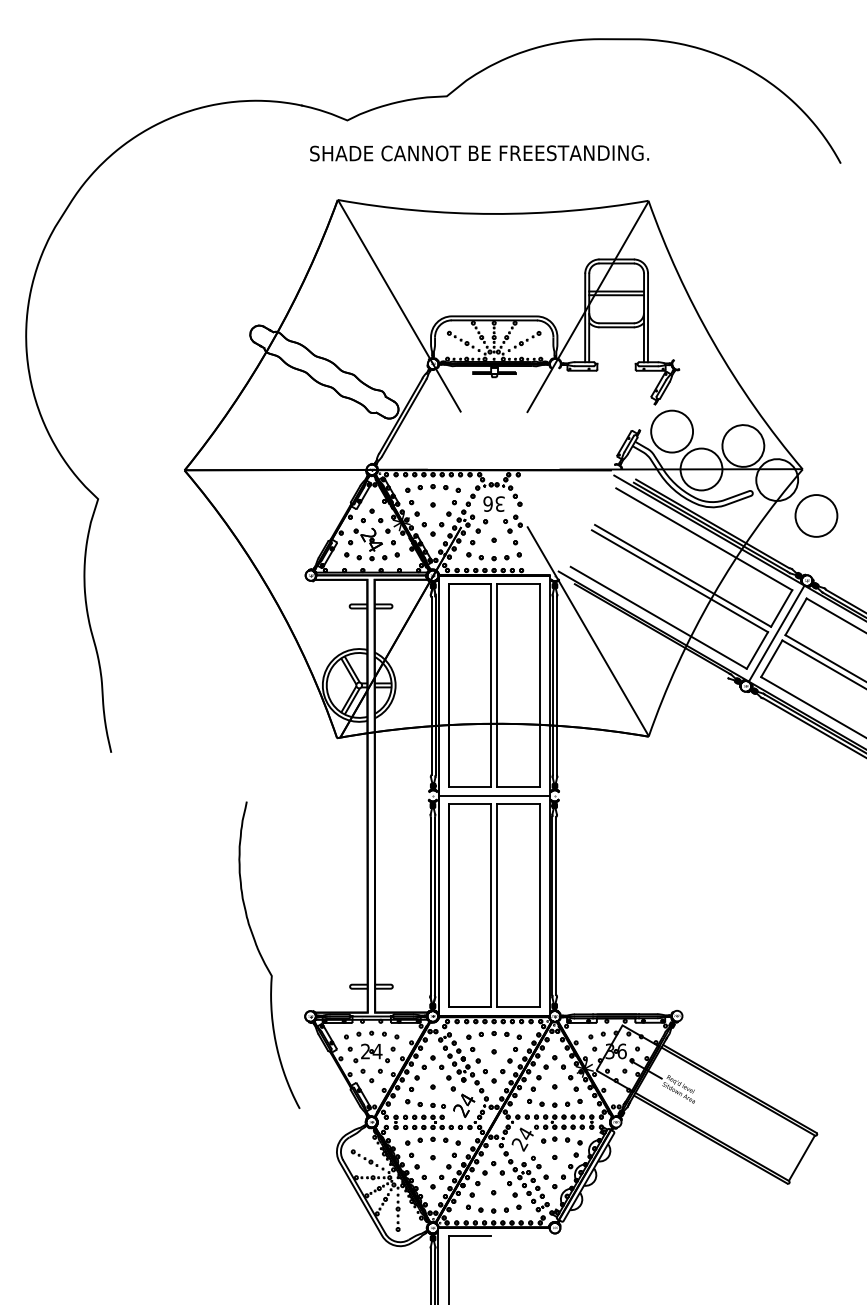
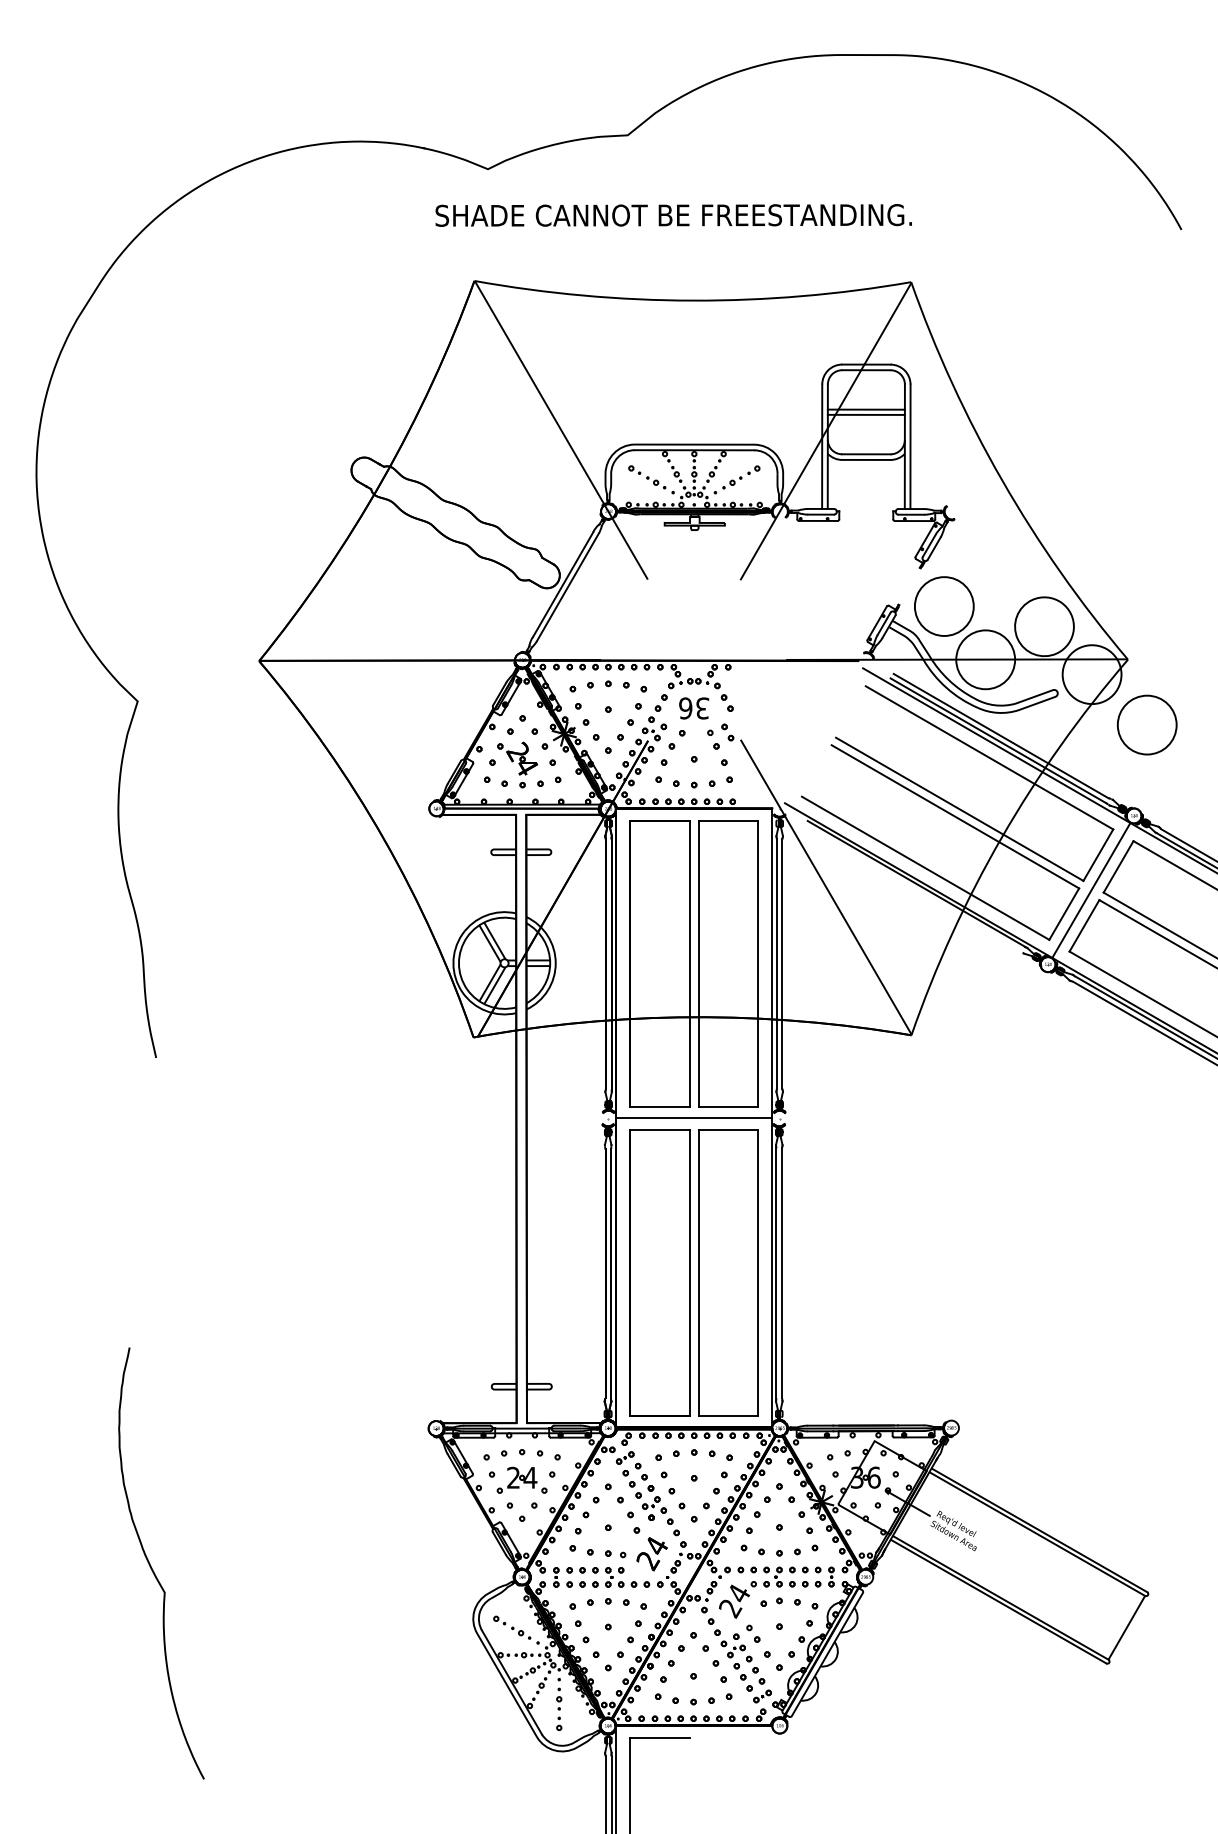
curve: (263, 958) -> (152, 1567), moved

